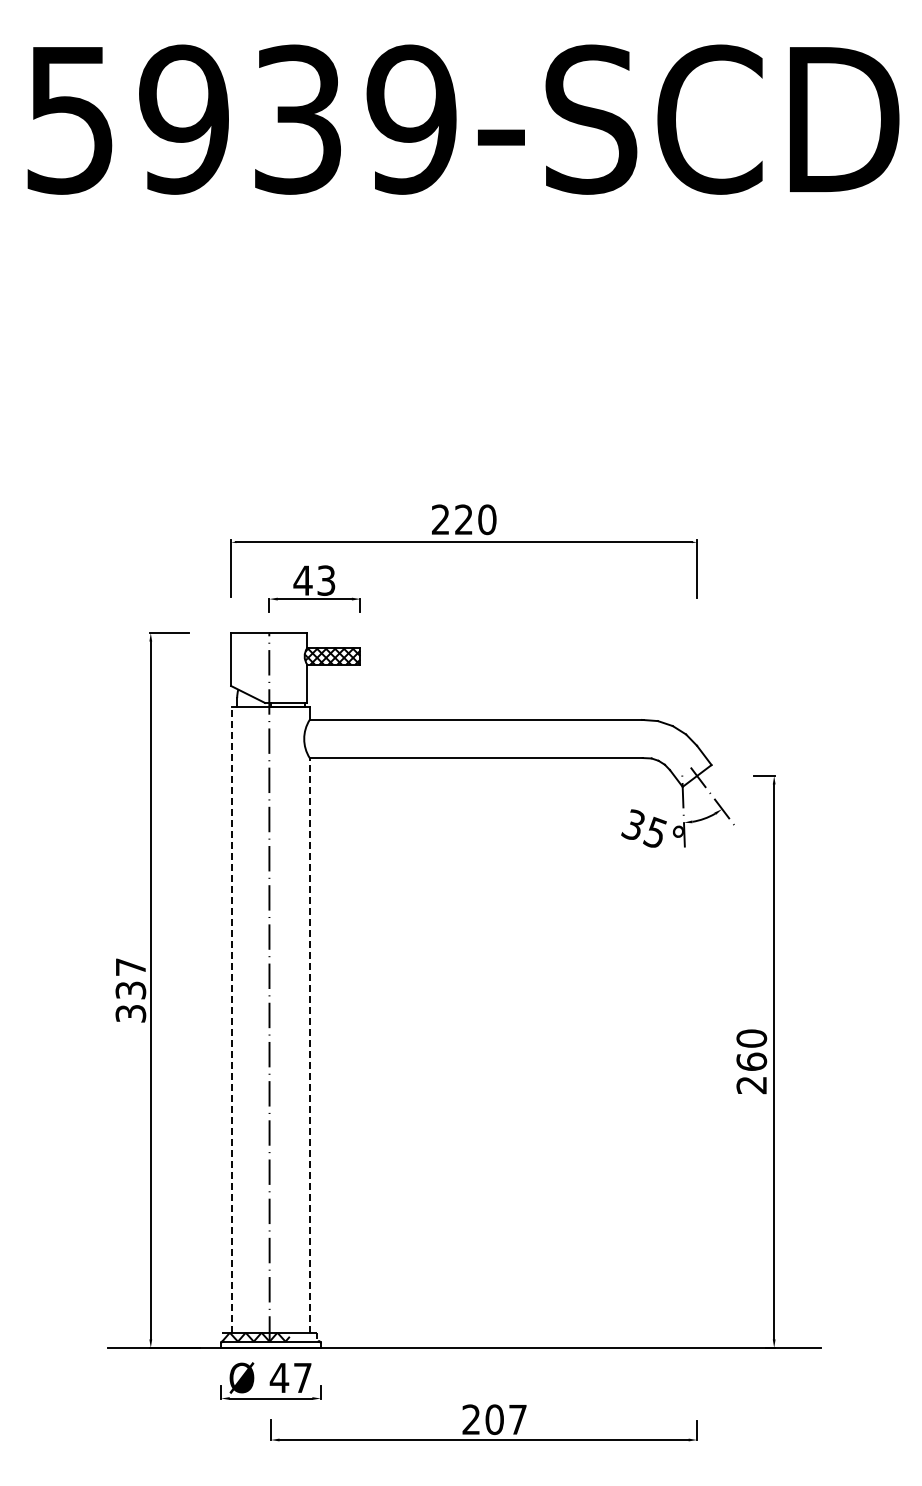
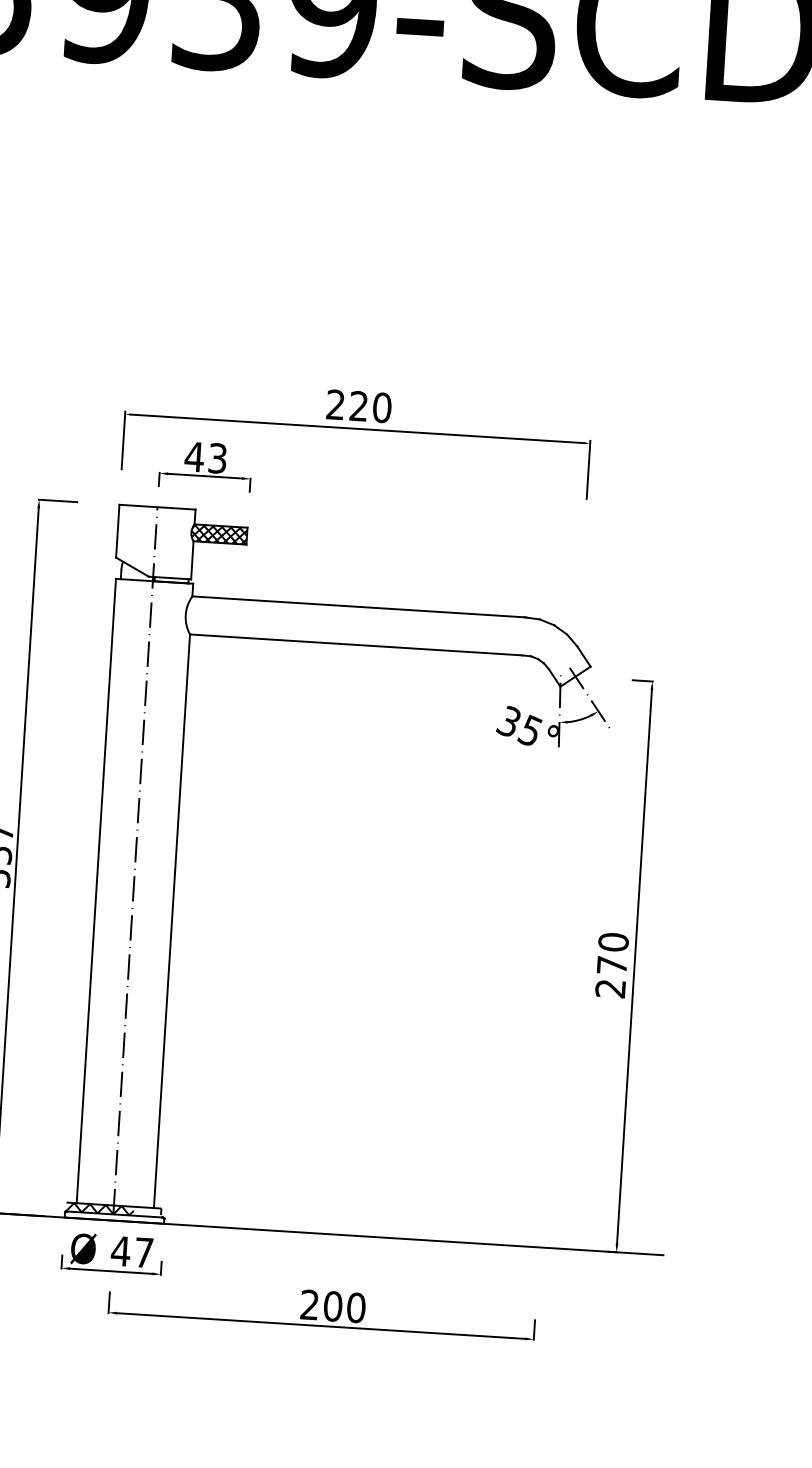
line: (232, 1020) -> (96, 891), dashed -> solid
line: (309, 1044) -> (171, 920), dashed -> solid
text: (751, 1061) -> (611, 965), 260 -> 270
text: (517, 1419) -> (355, 1307), 207 -> 200

